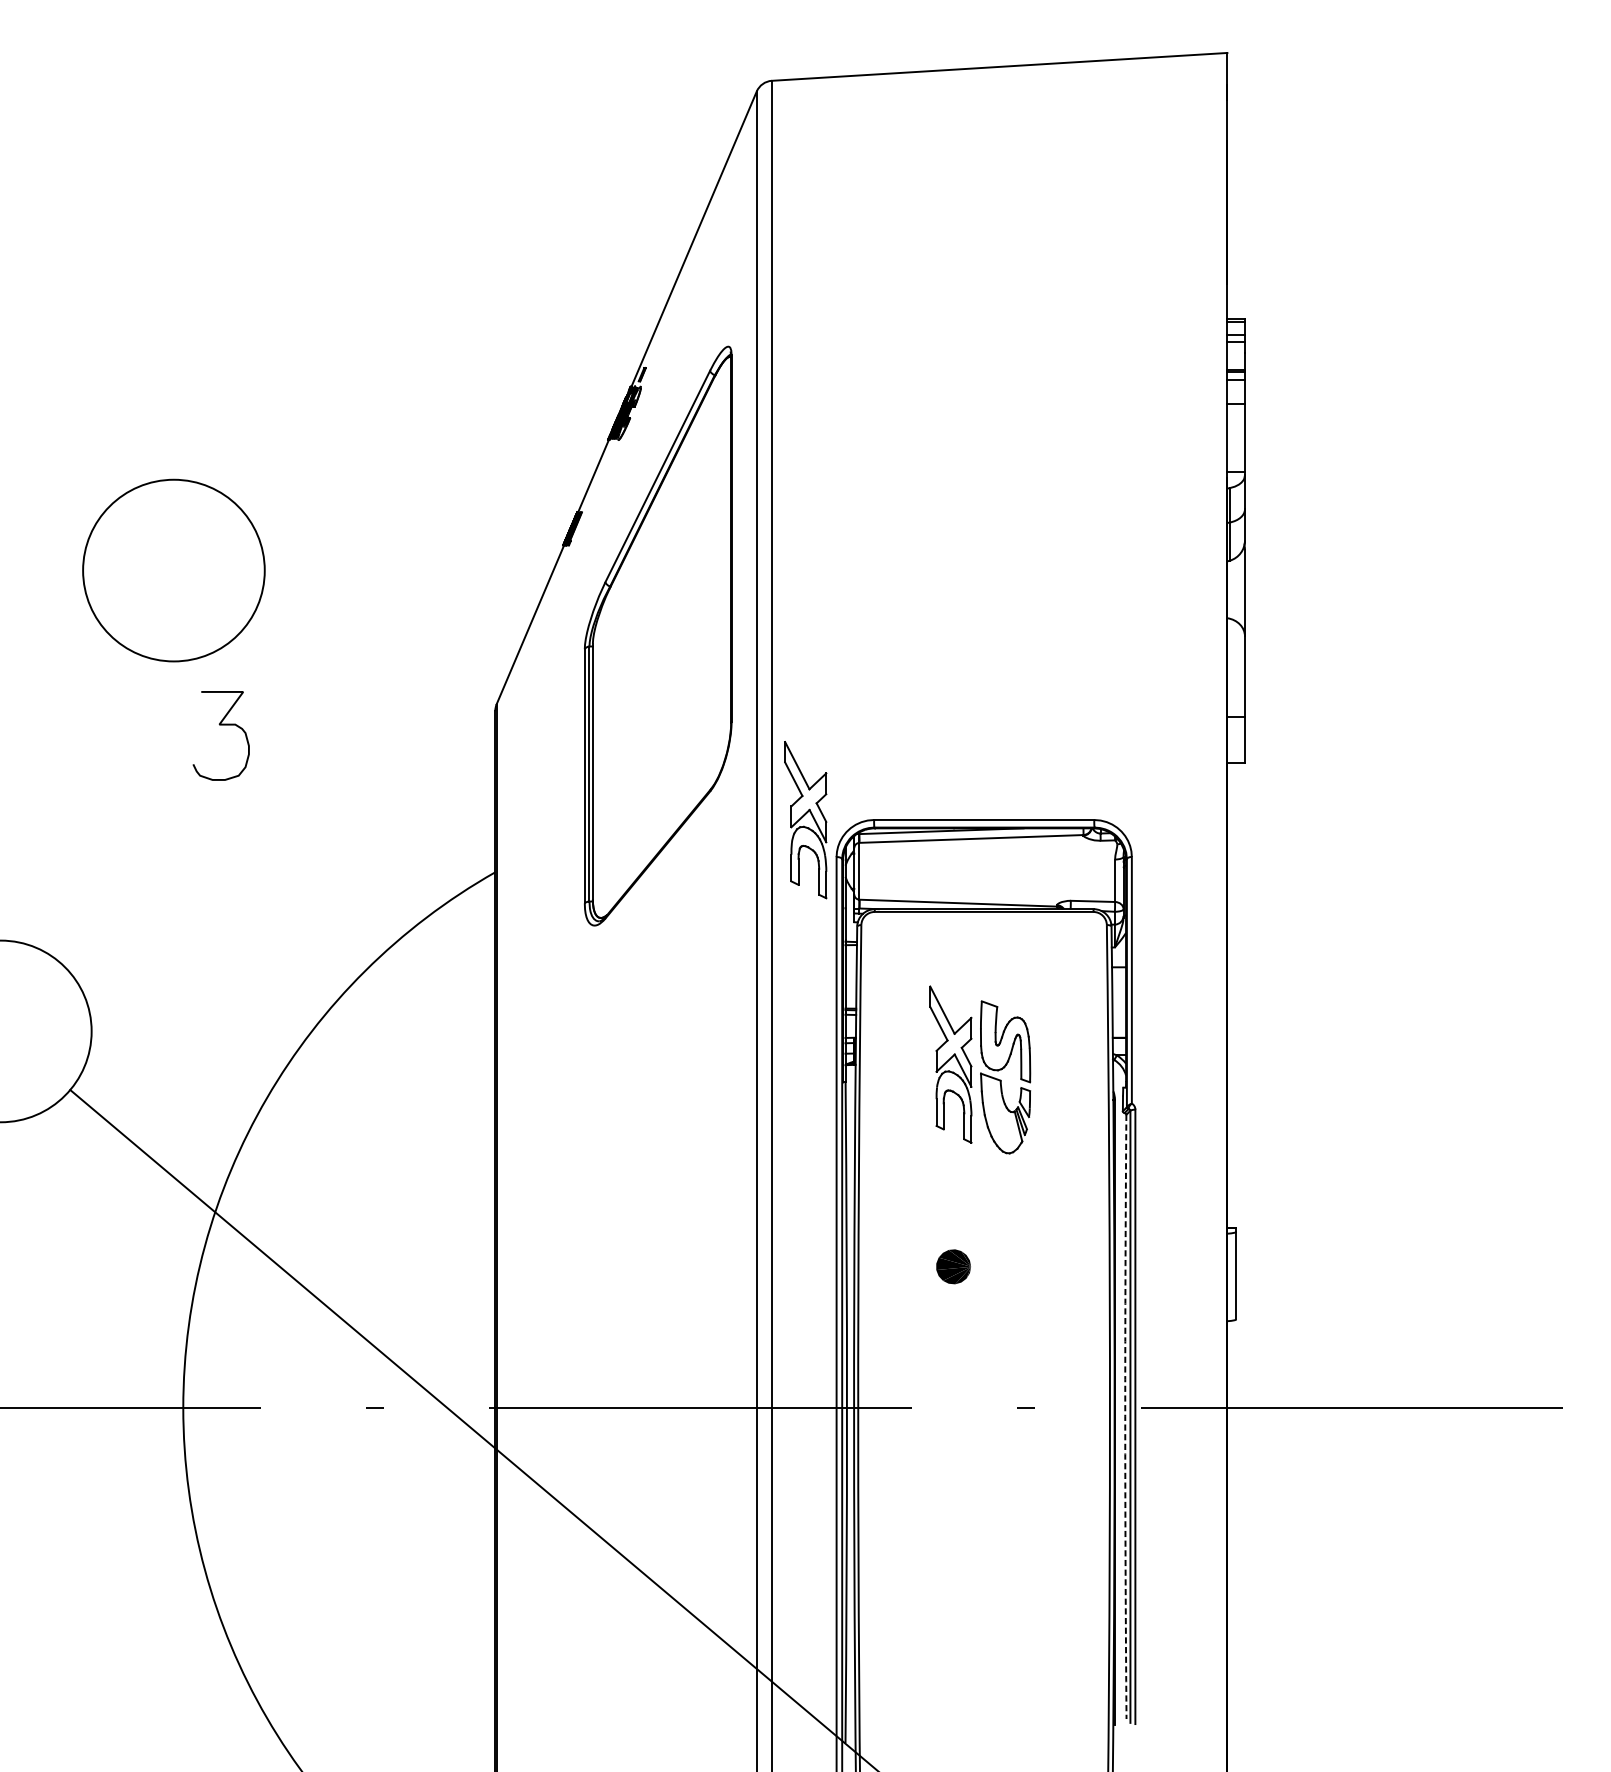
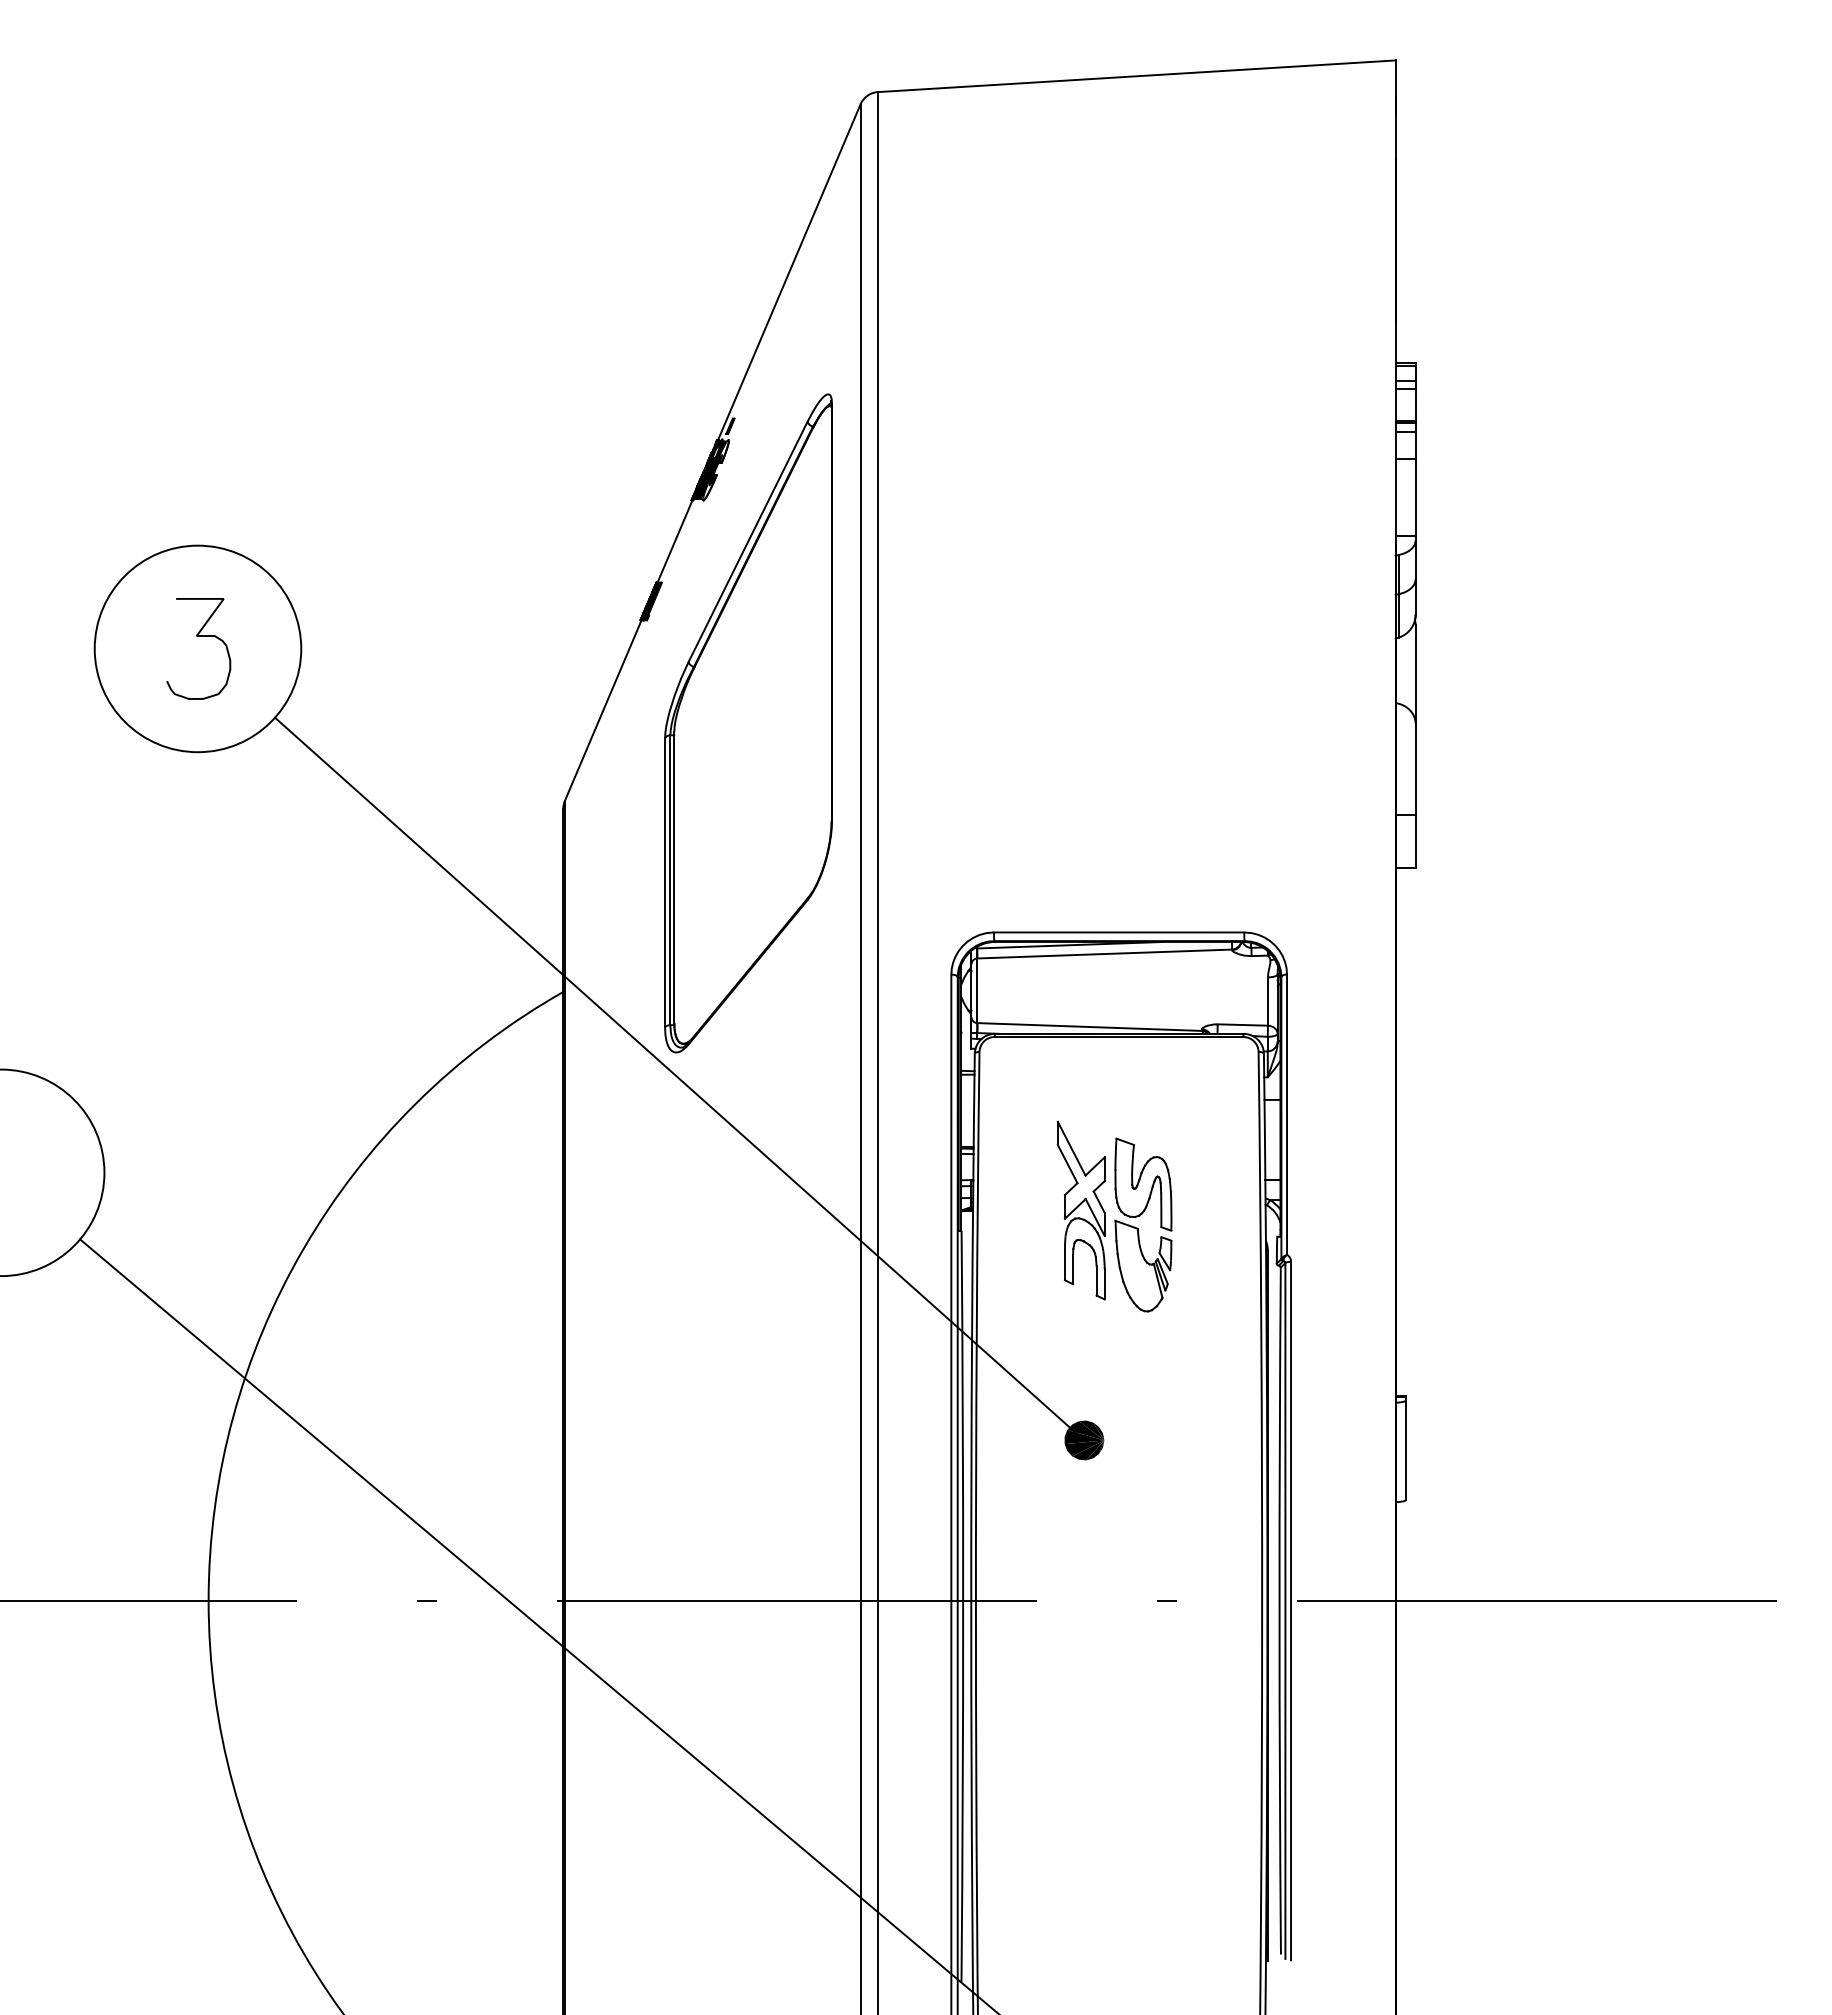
curve: (221, 725) -> (198, 636), moved
part: (805, 820) -> (915, 932), removed
line: (597, 948) -> (679, 1078), added
arc: (1125, 1417) -> (1279, 1611), dashed -> solid

